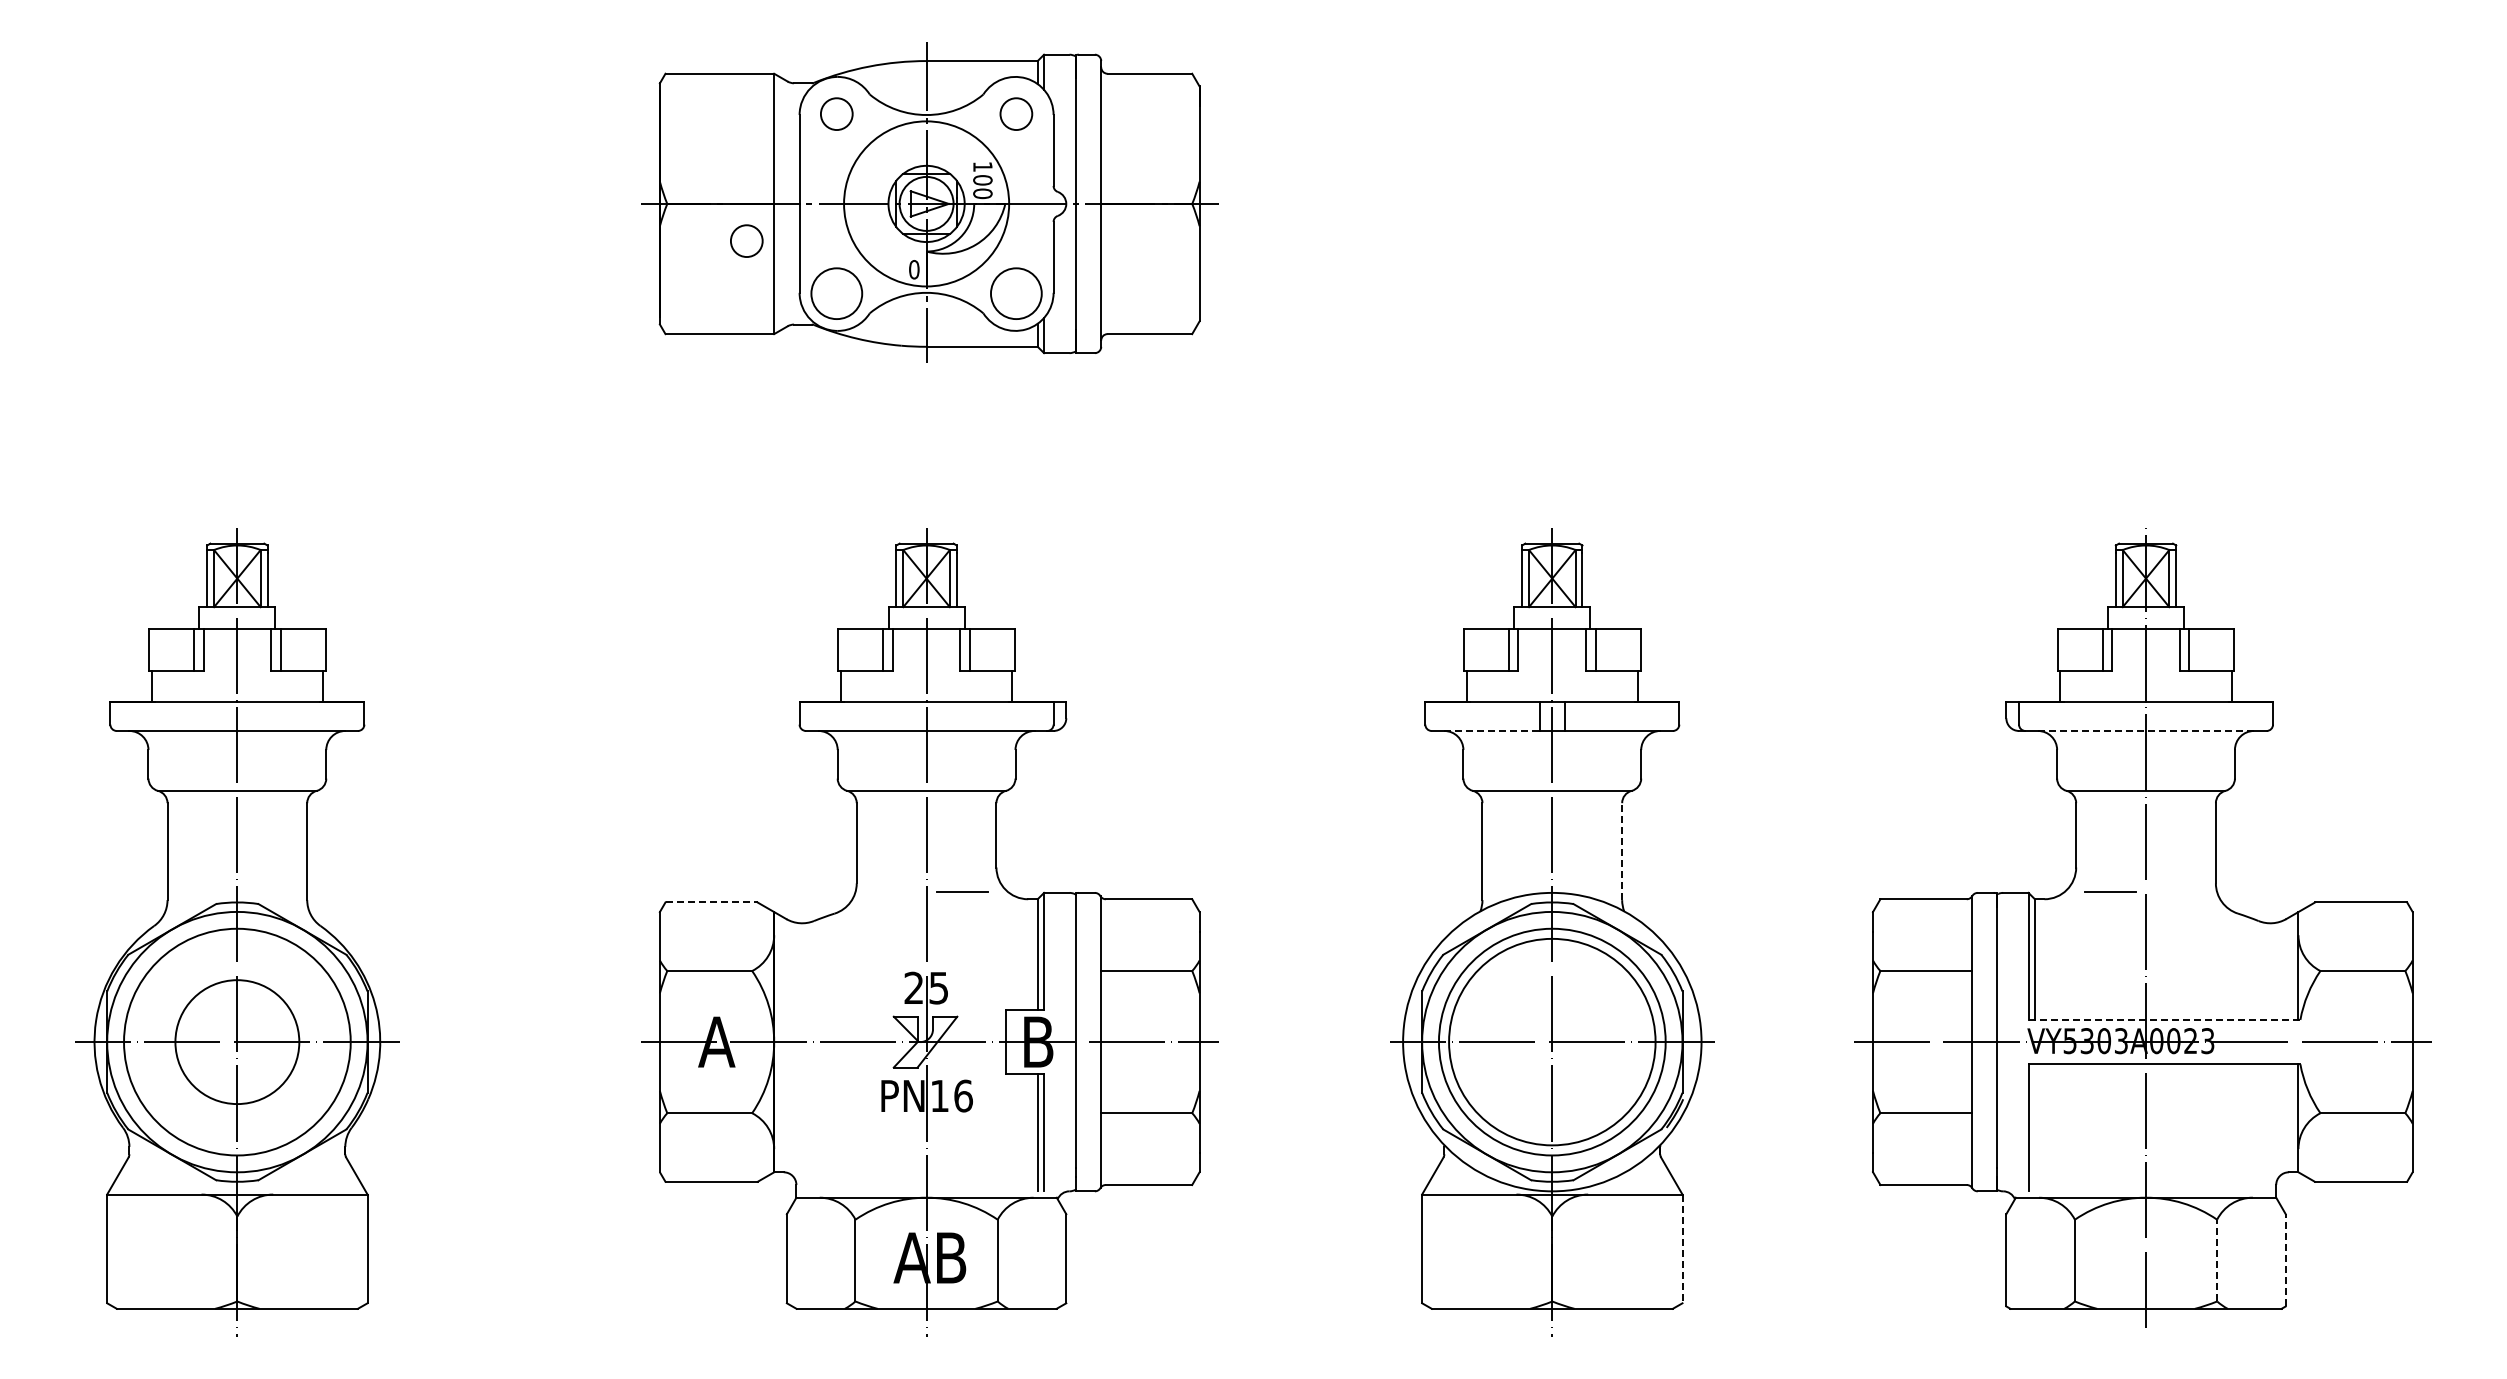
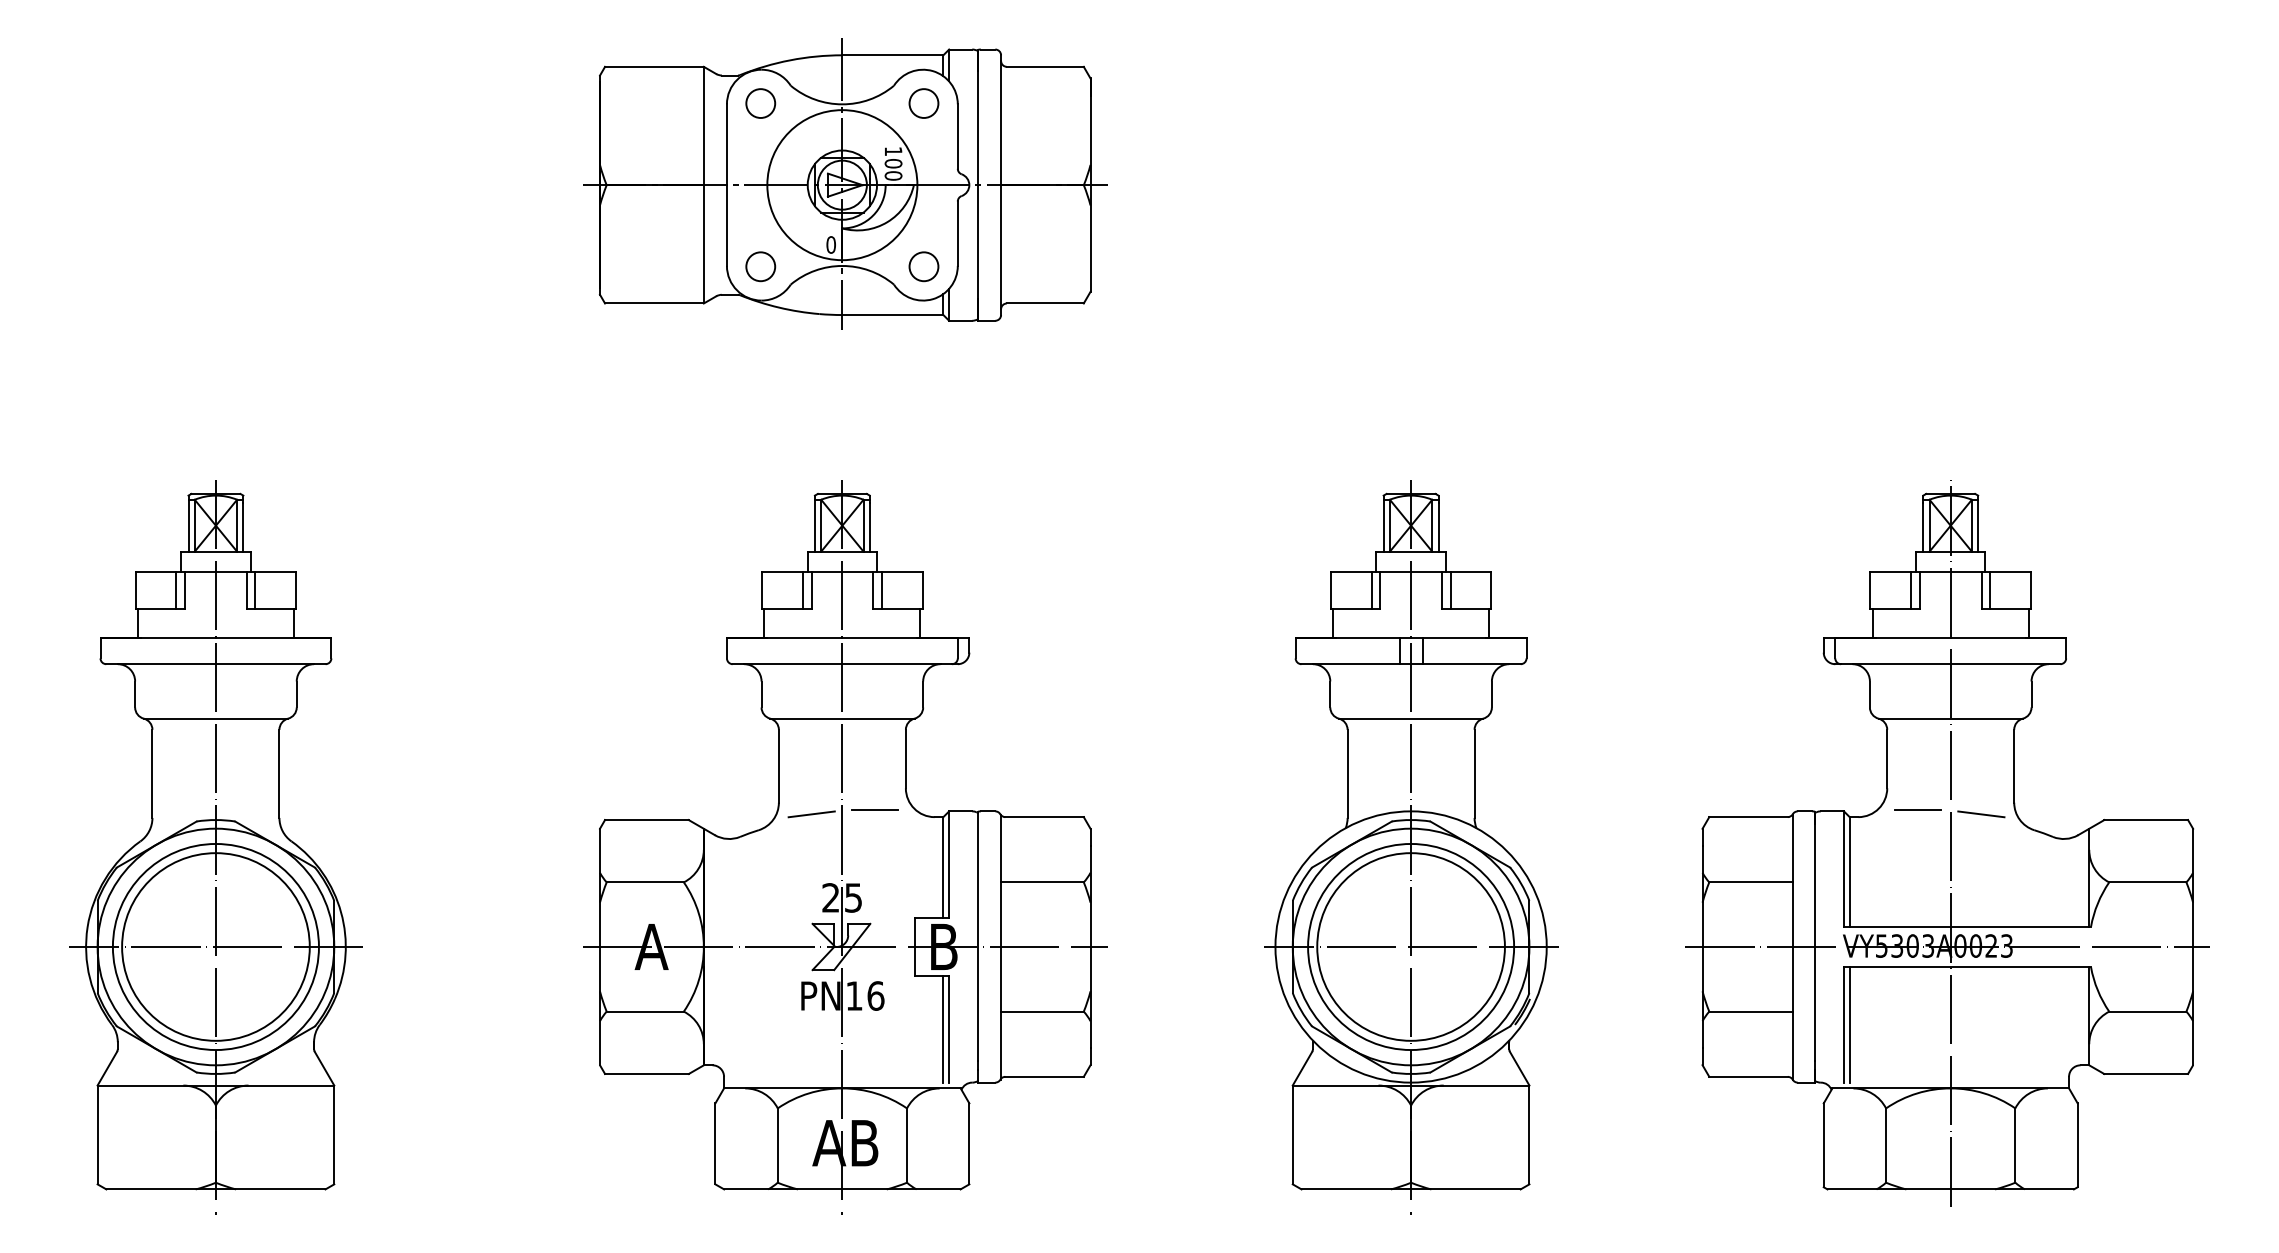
circle: (746, 240) -> (678, 218), removed
circle: (836, 293) -> (760, 266), size x0.62
circle: (1016, 293) -> (924, 266), size x0.62
line: (1492, 730) -> (1356, 663), dashed -> solid
line: (2146, 730) -> (1951, 663), dashed -> solid
line: (1622, 851) -> (1474, 773), dashed -> solid
line: (892, 896) -> (811, 814), added
line: (2179, 896) -> (1981, 814), added
line: (711, 902) -> (646, 820), dashed -> solid
line: (2164, 1019) -> (1967, 926), dashed -> solid
circle: (237, 1041) -> (216, 946), size x1.67
line: (2034, 1127) -> (1849, 1024), added
line: (1682, 1249) -> (1529, 1135), dashed -> solid
line: (2285, 1259) -> (2077, 1144), dashed -> solid
line: (2217, 1260) -> (2015, 1145), dashed -> solid

